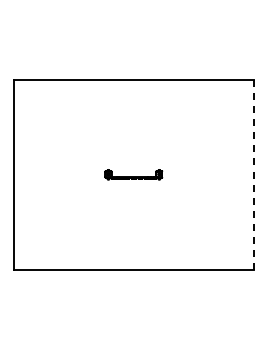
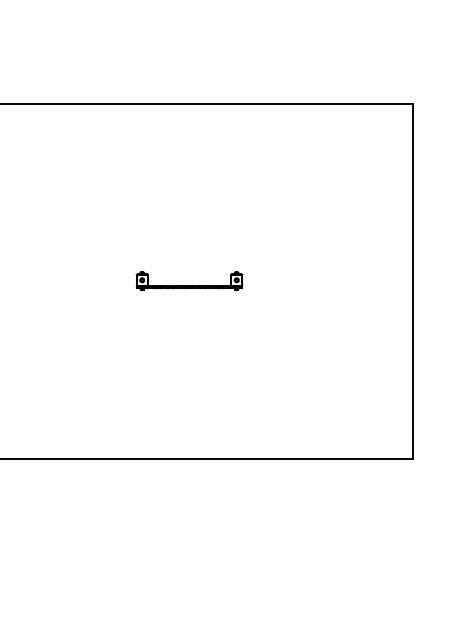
line: (254, 175) -> (413, 282), dashed -> solid

